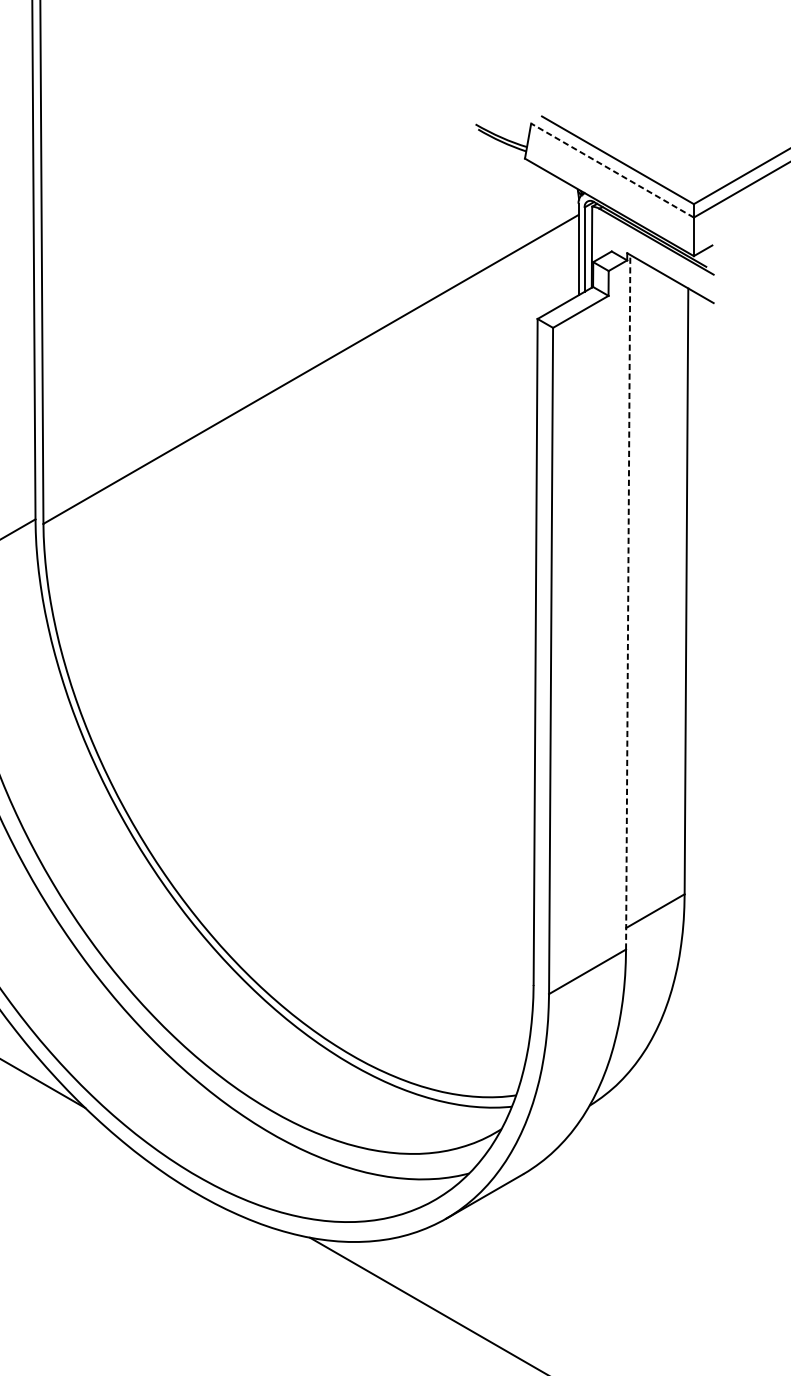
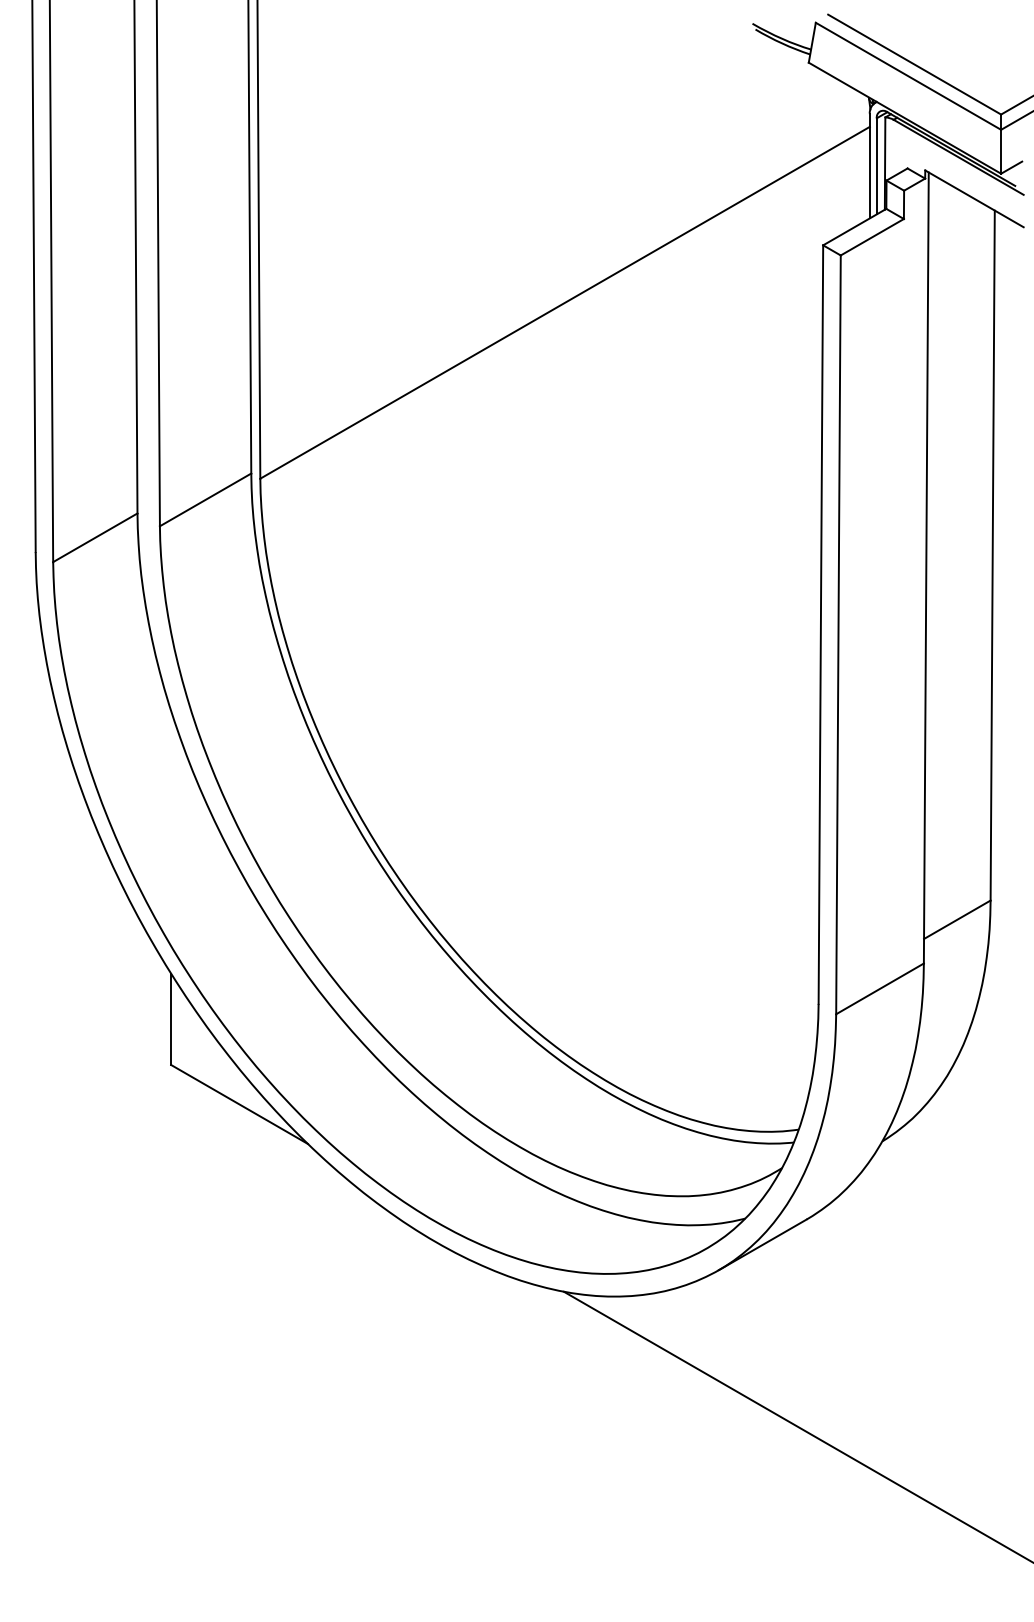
line: (612, 170) -> (908, 76), dashed -> solid
line: (628, 601) -> (926, 567), dashed -> solid

